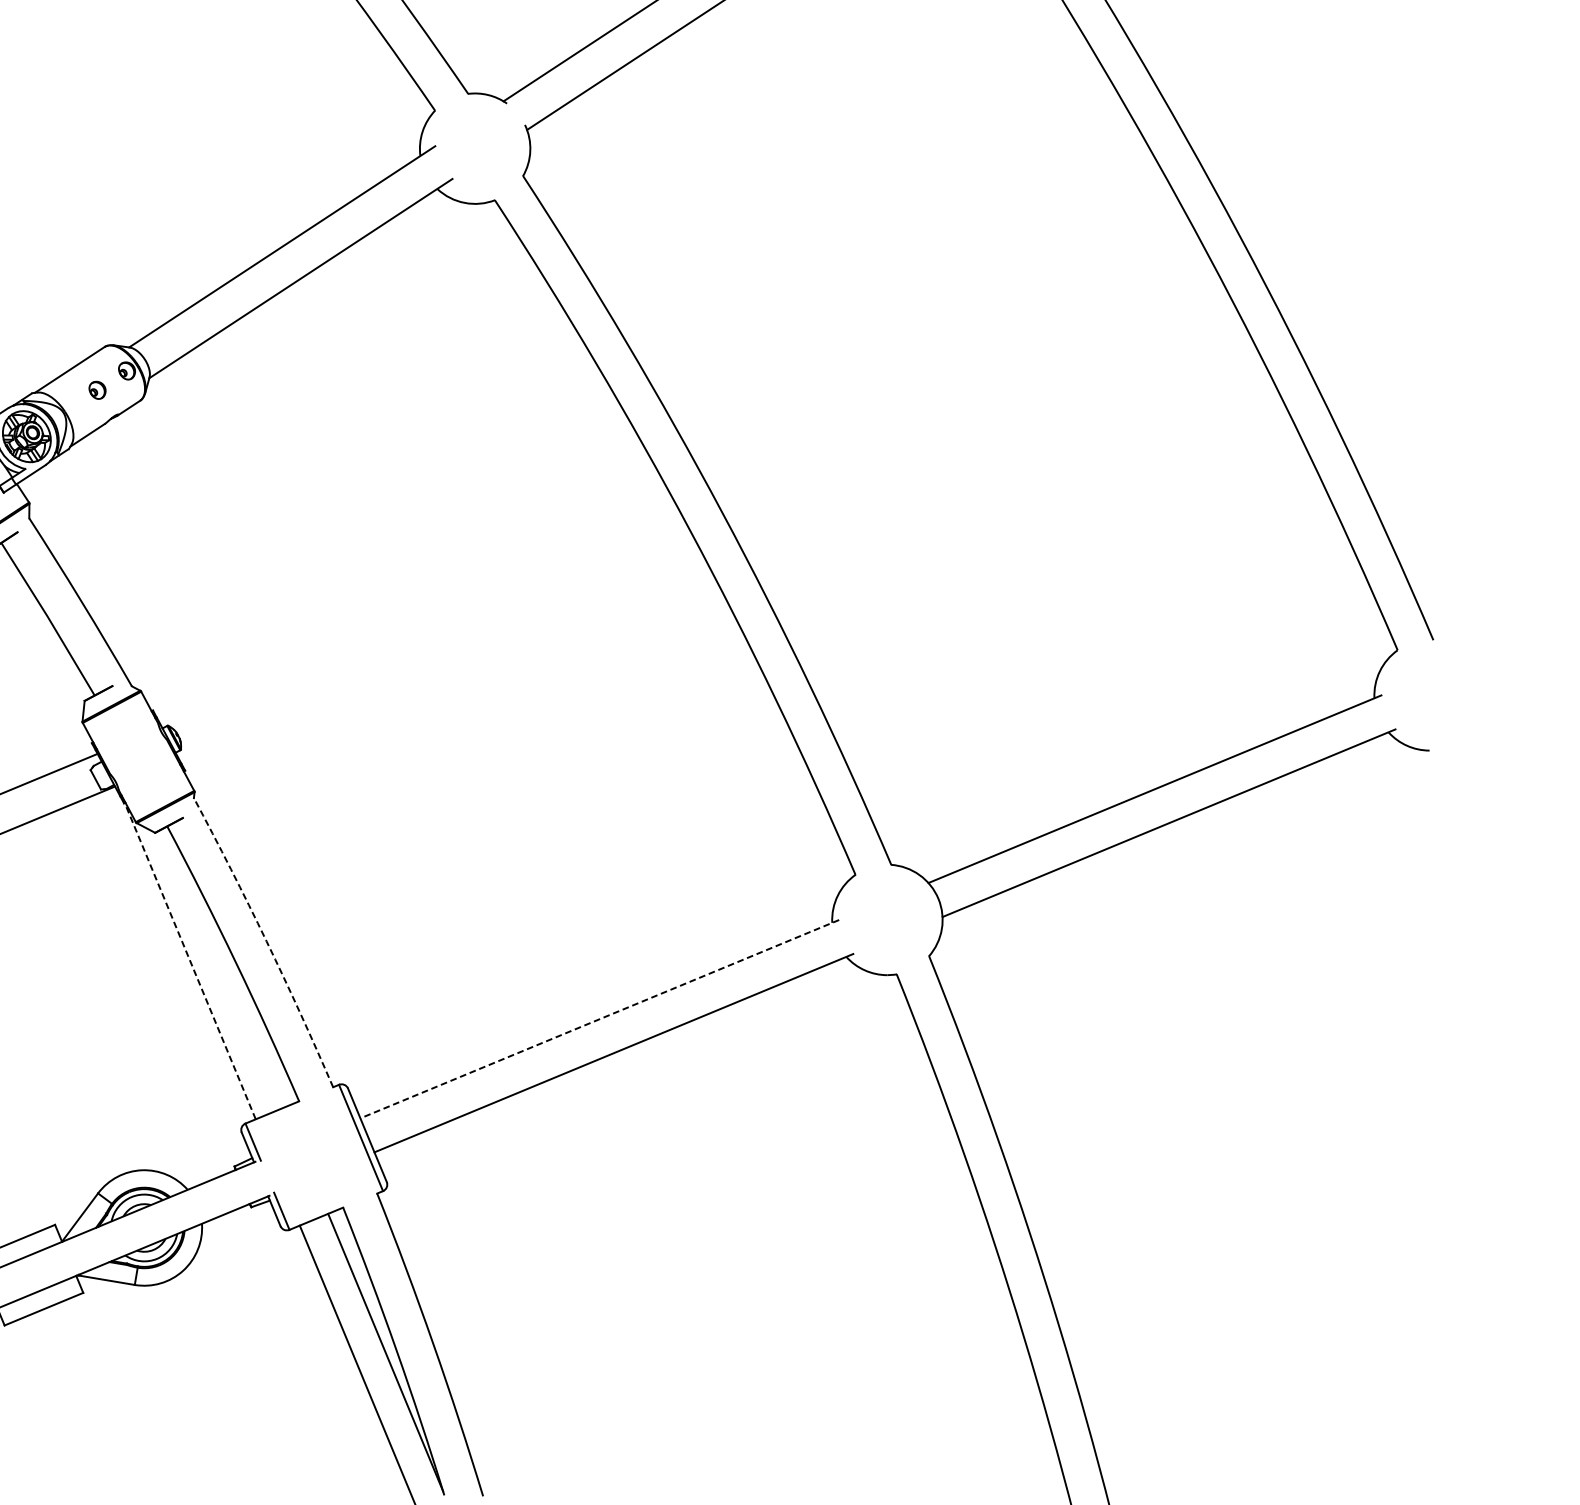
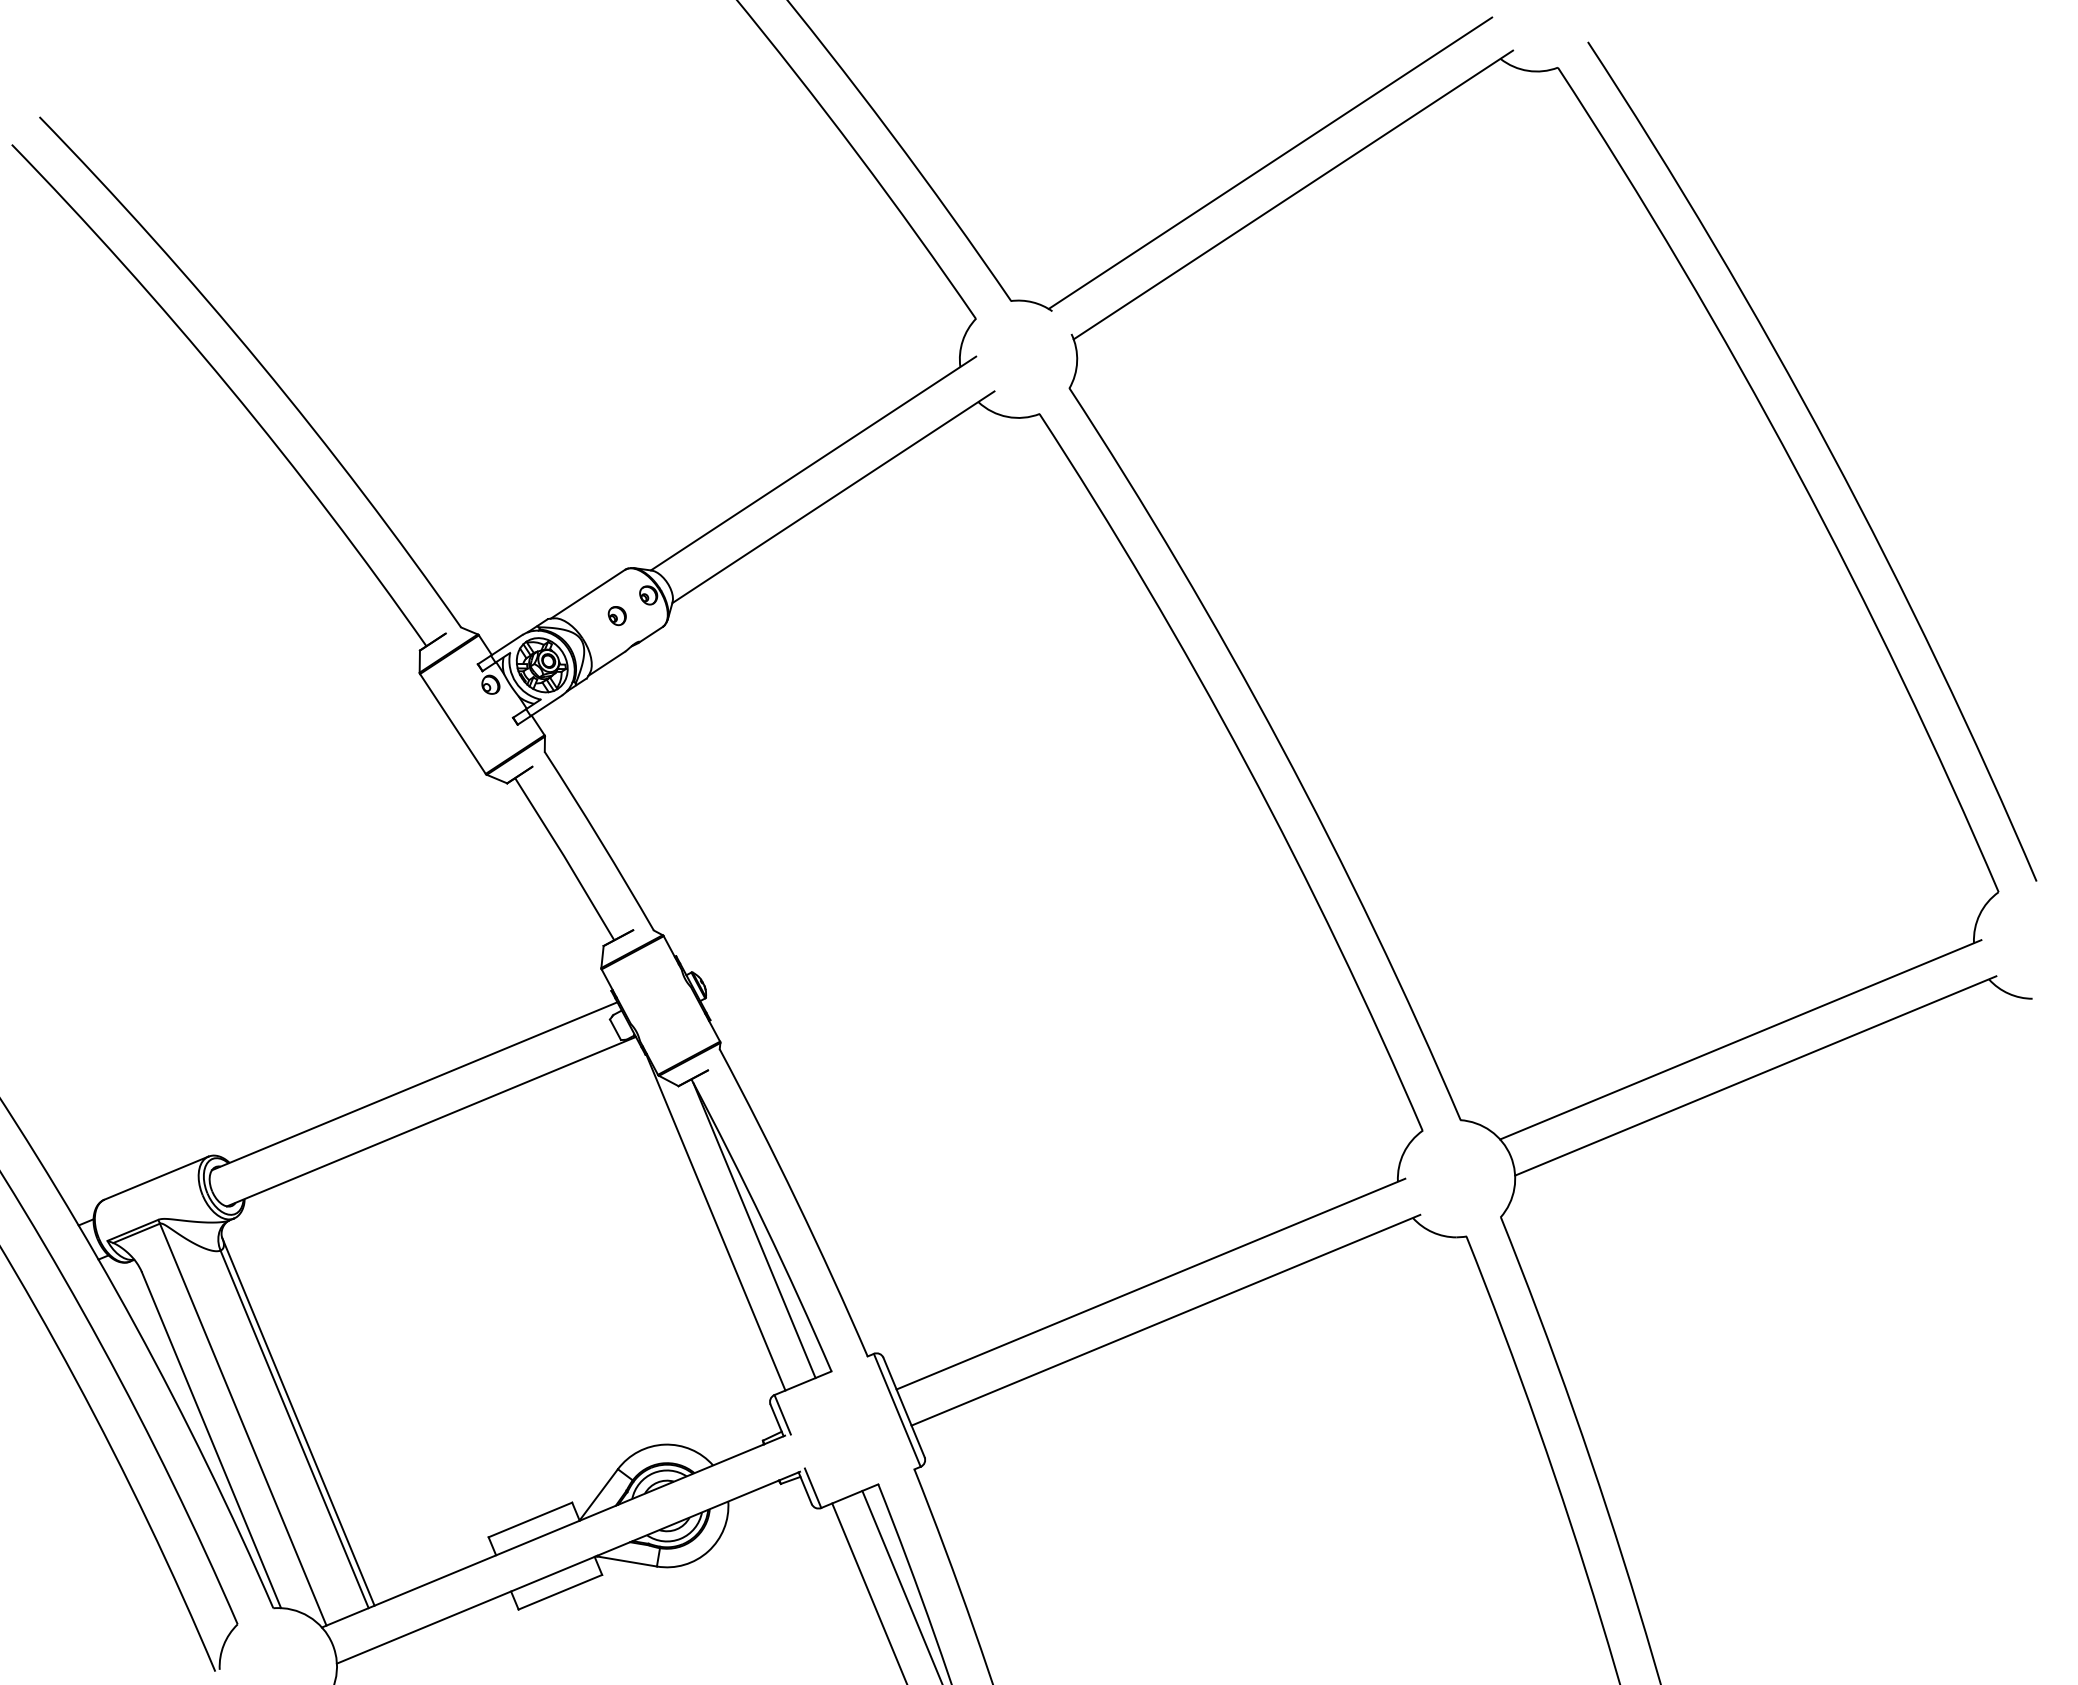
arc: (266, 941) -> (796, 1201), dashed -> solid
line: (189, 961) -> (715, 1222), dashed -> solid
line: (226, 968) -> (754, 1230), added
line: (599, 1019) -> (1150, 1284), dashed -> solid

